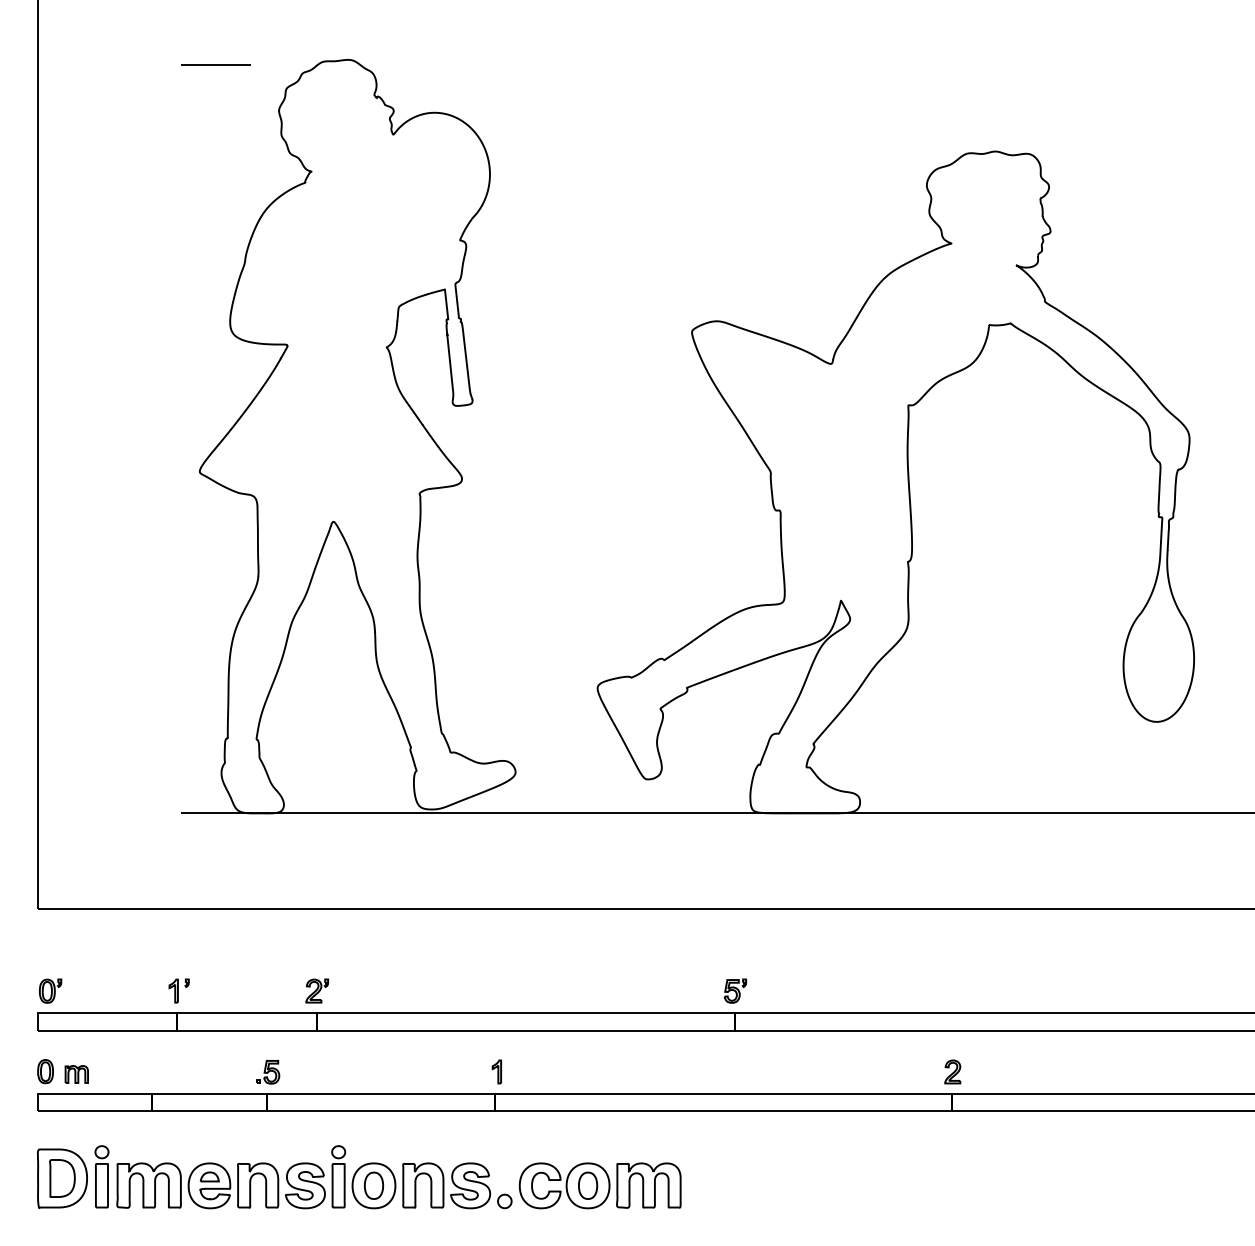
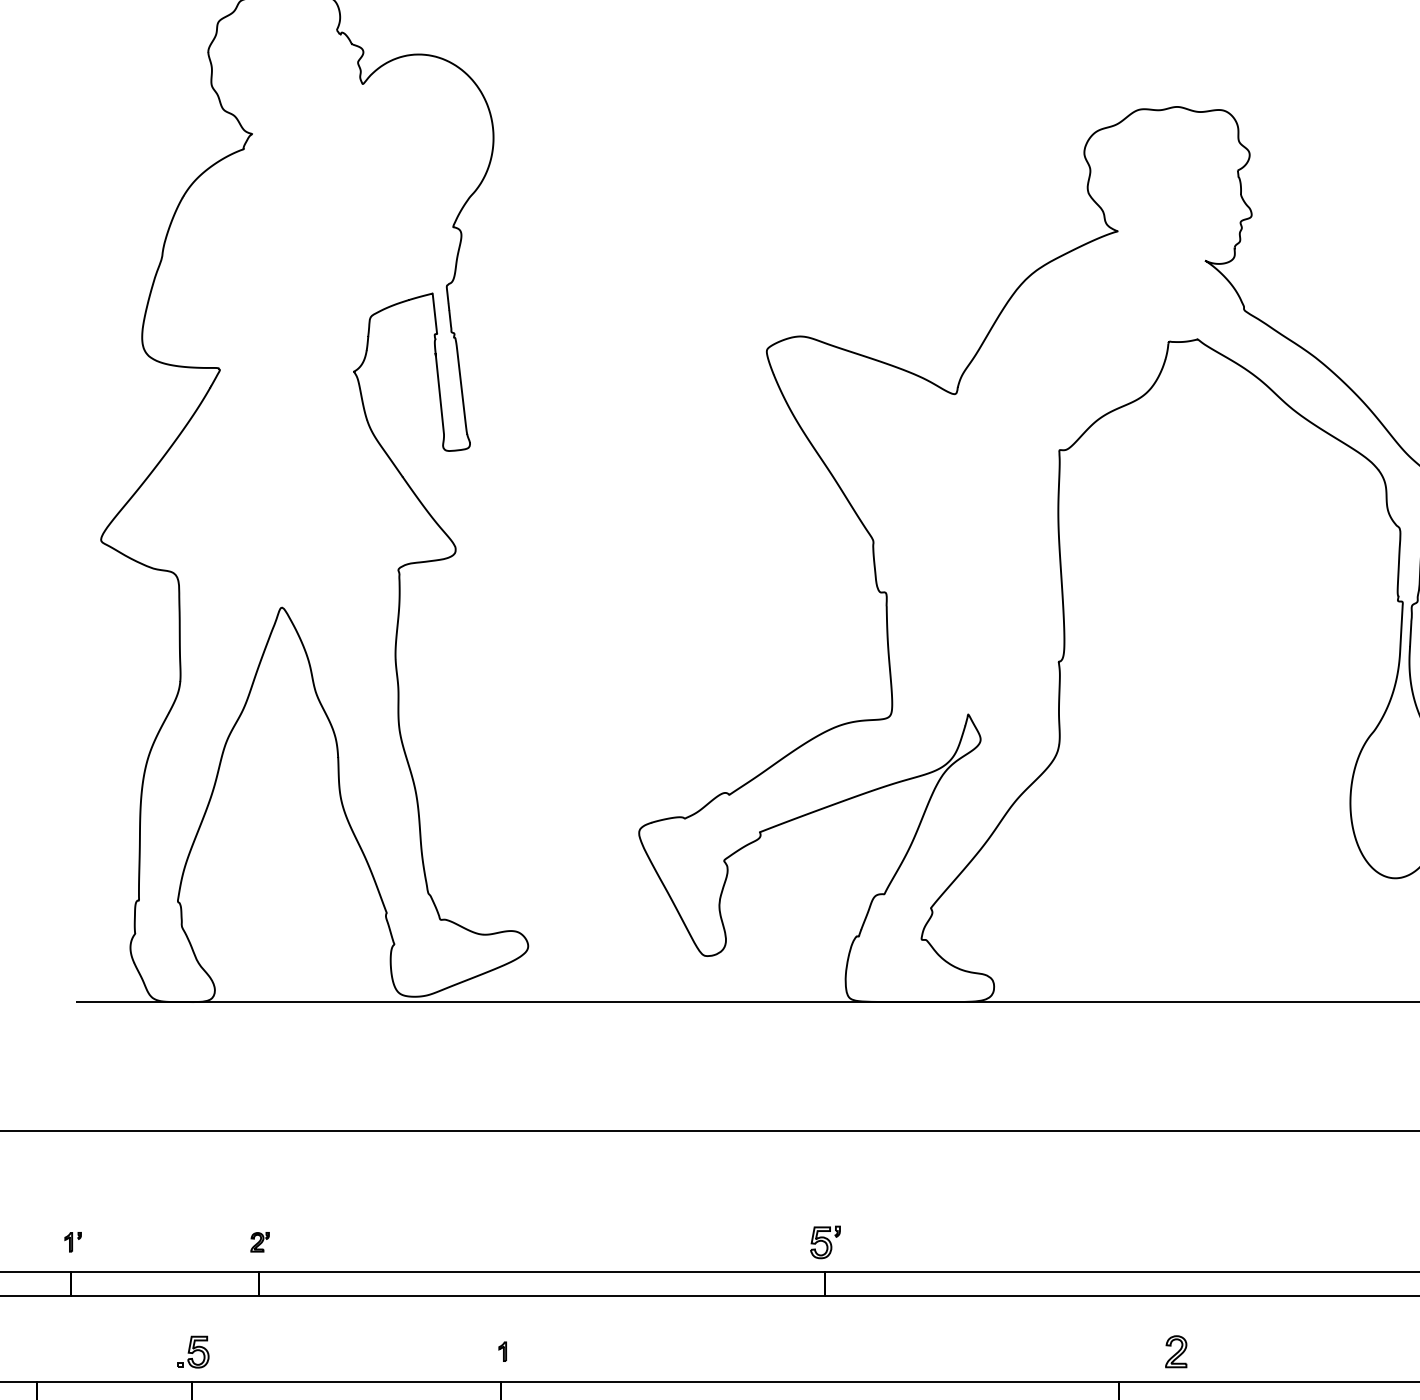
part: (178, 990) -> (72, 1241), size x0.6
part: (317, 990) -> (260, 1241), size x0.6
part: (496, 1071) -> (502, 1351), size x0.6
part: (952, 1071) -> (1175, 1351), moved

